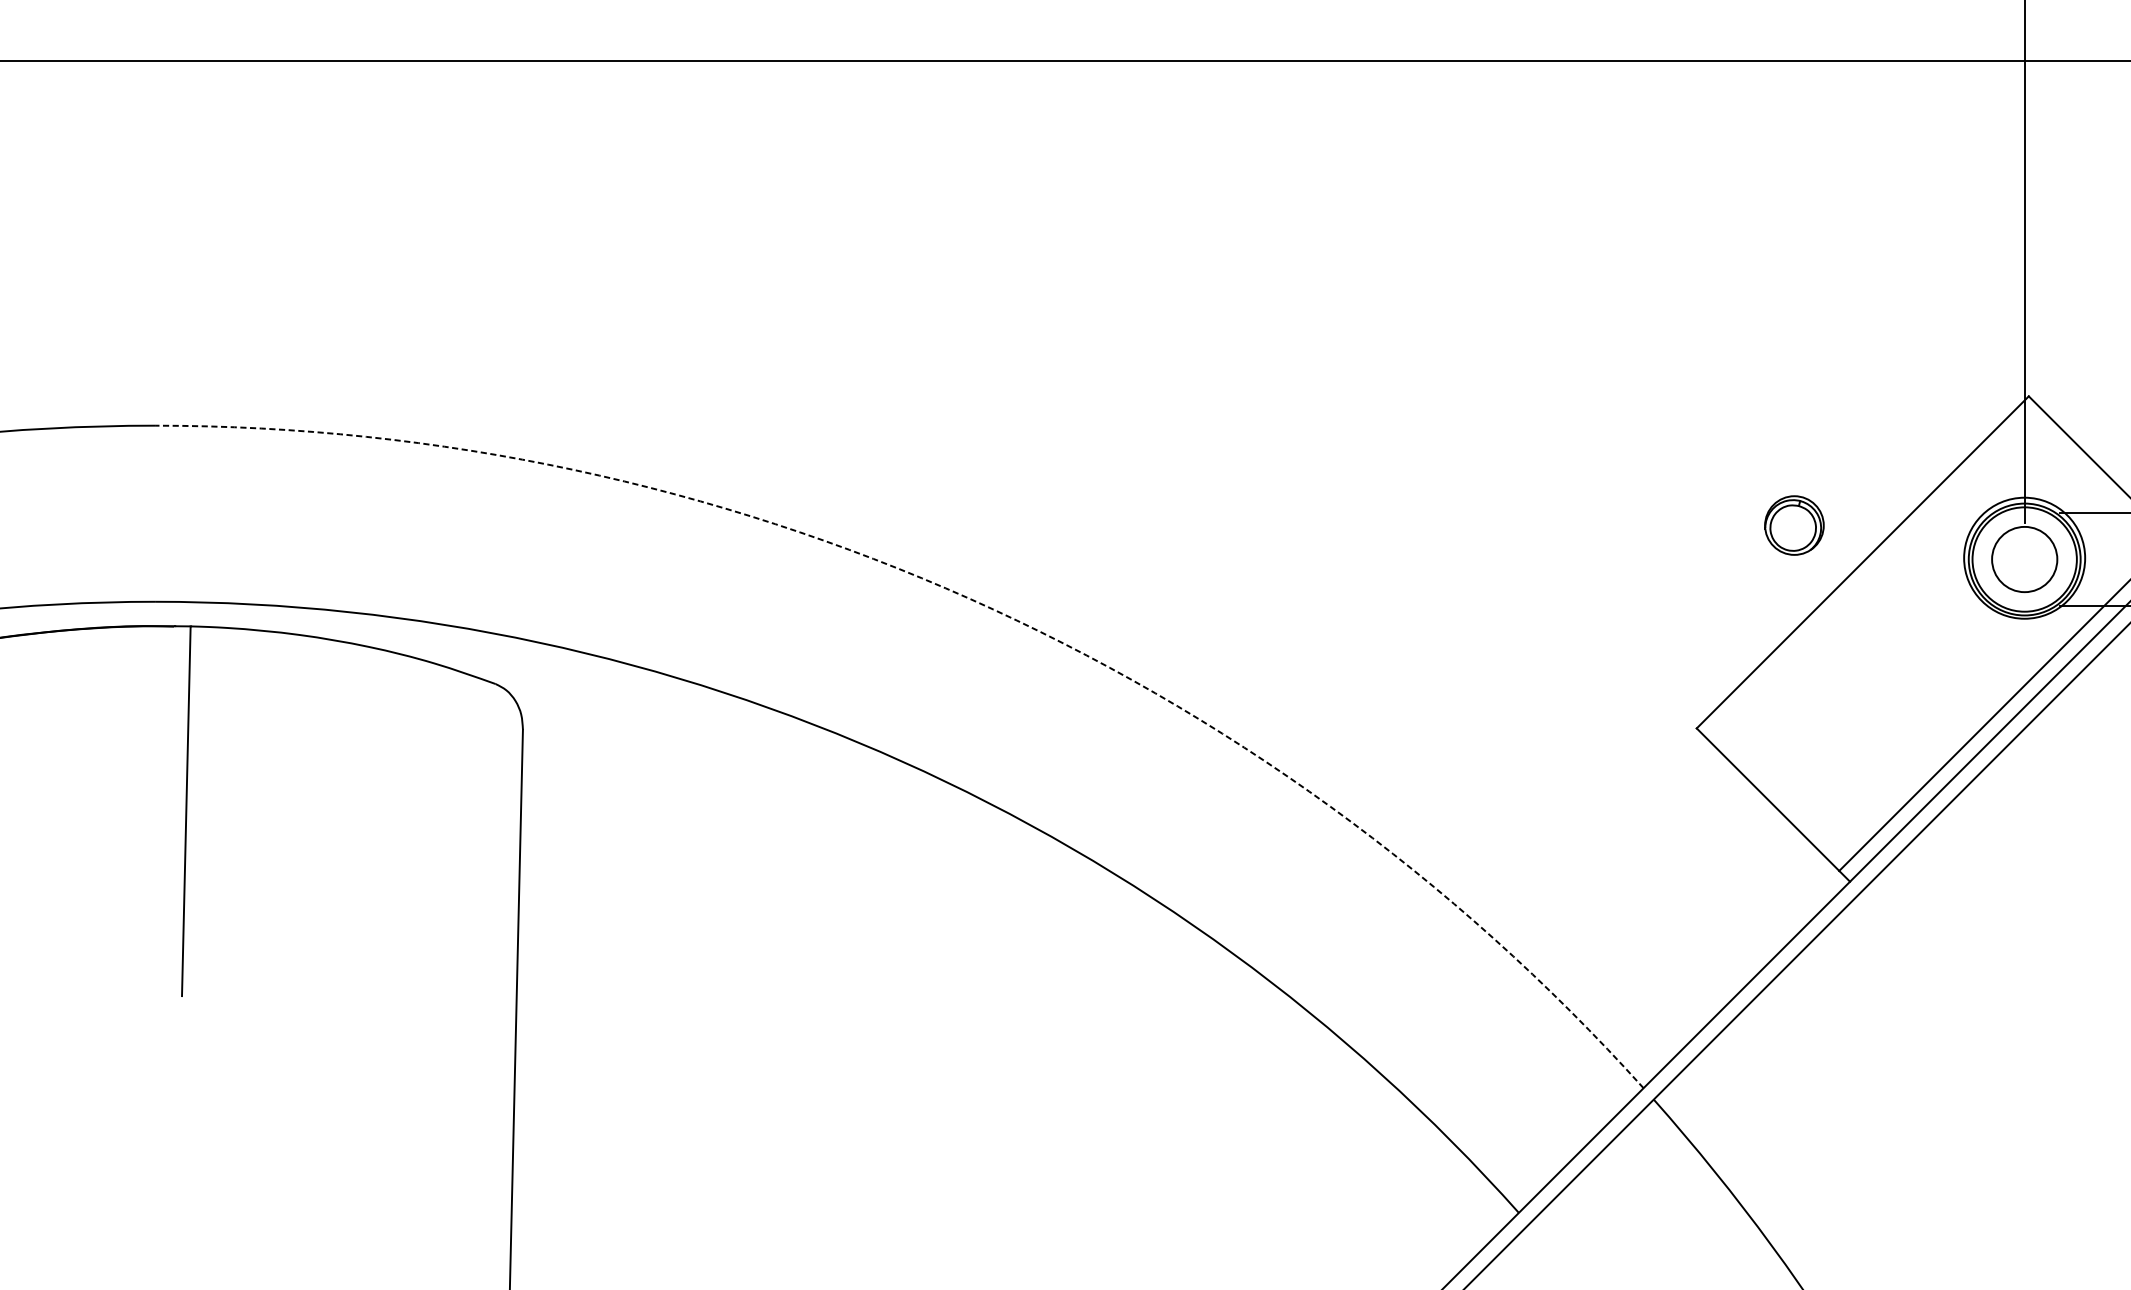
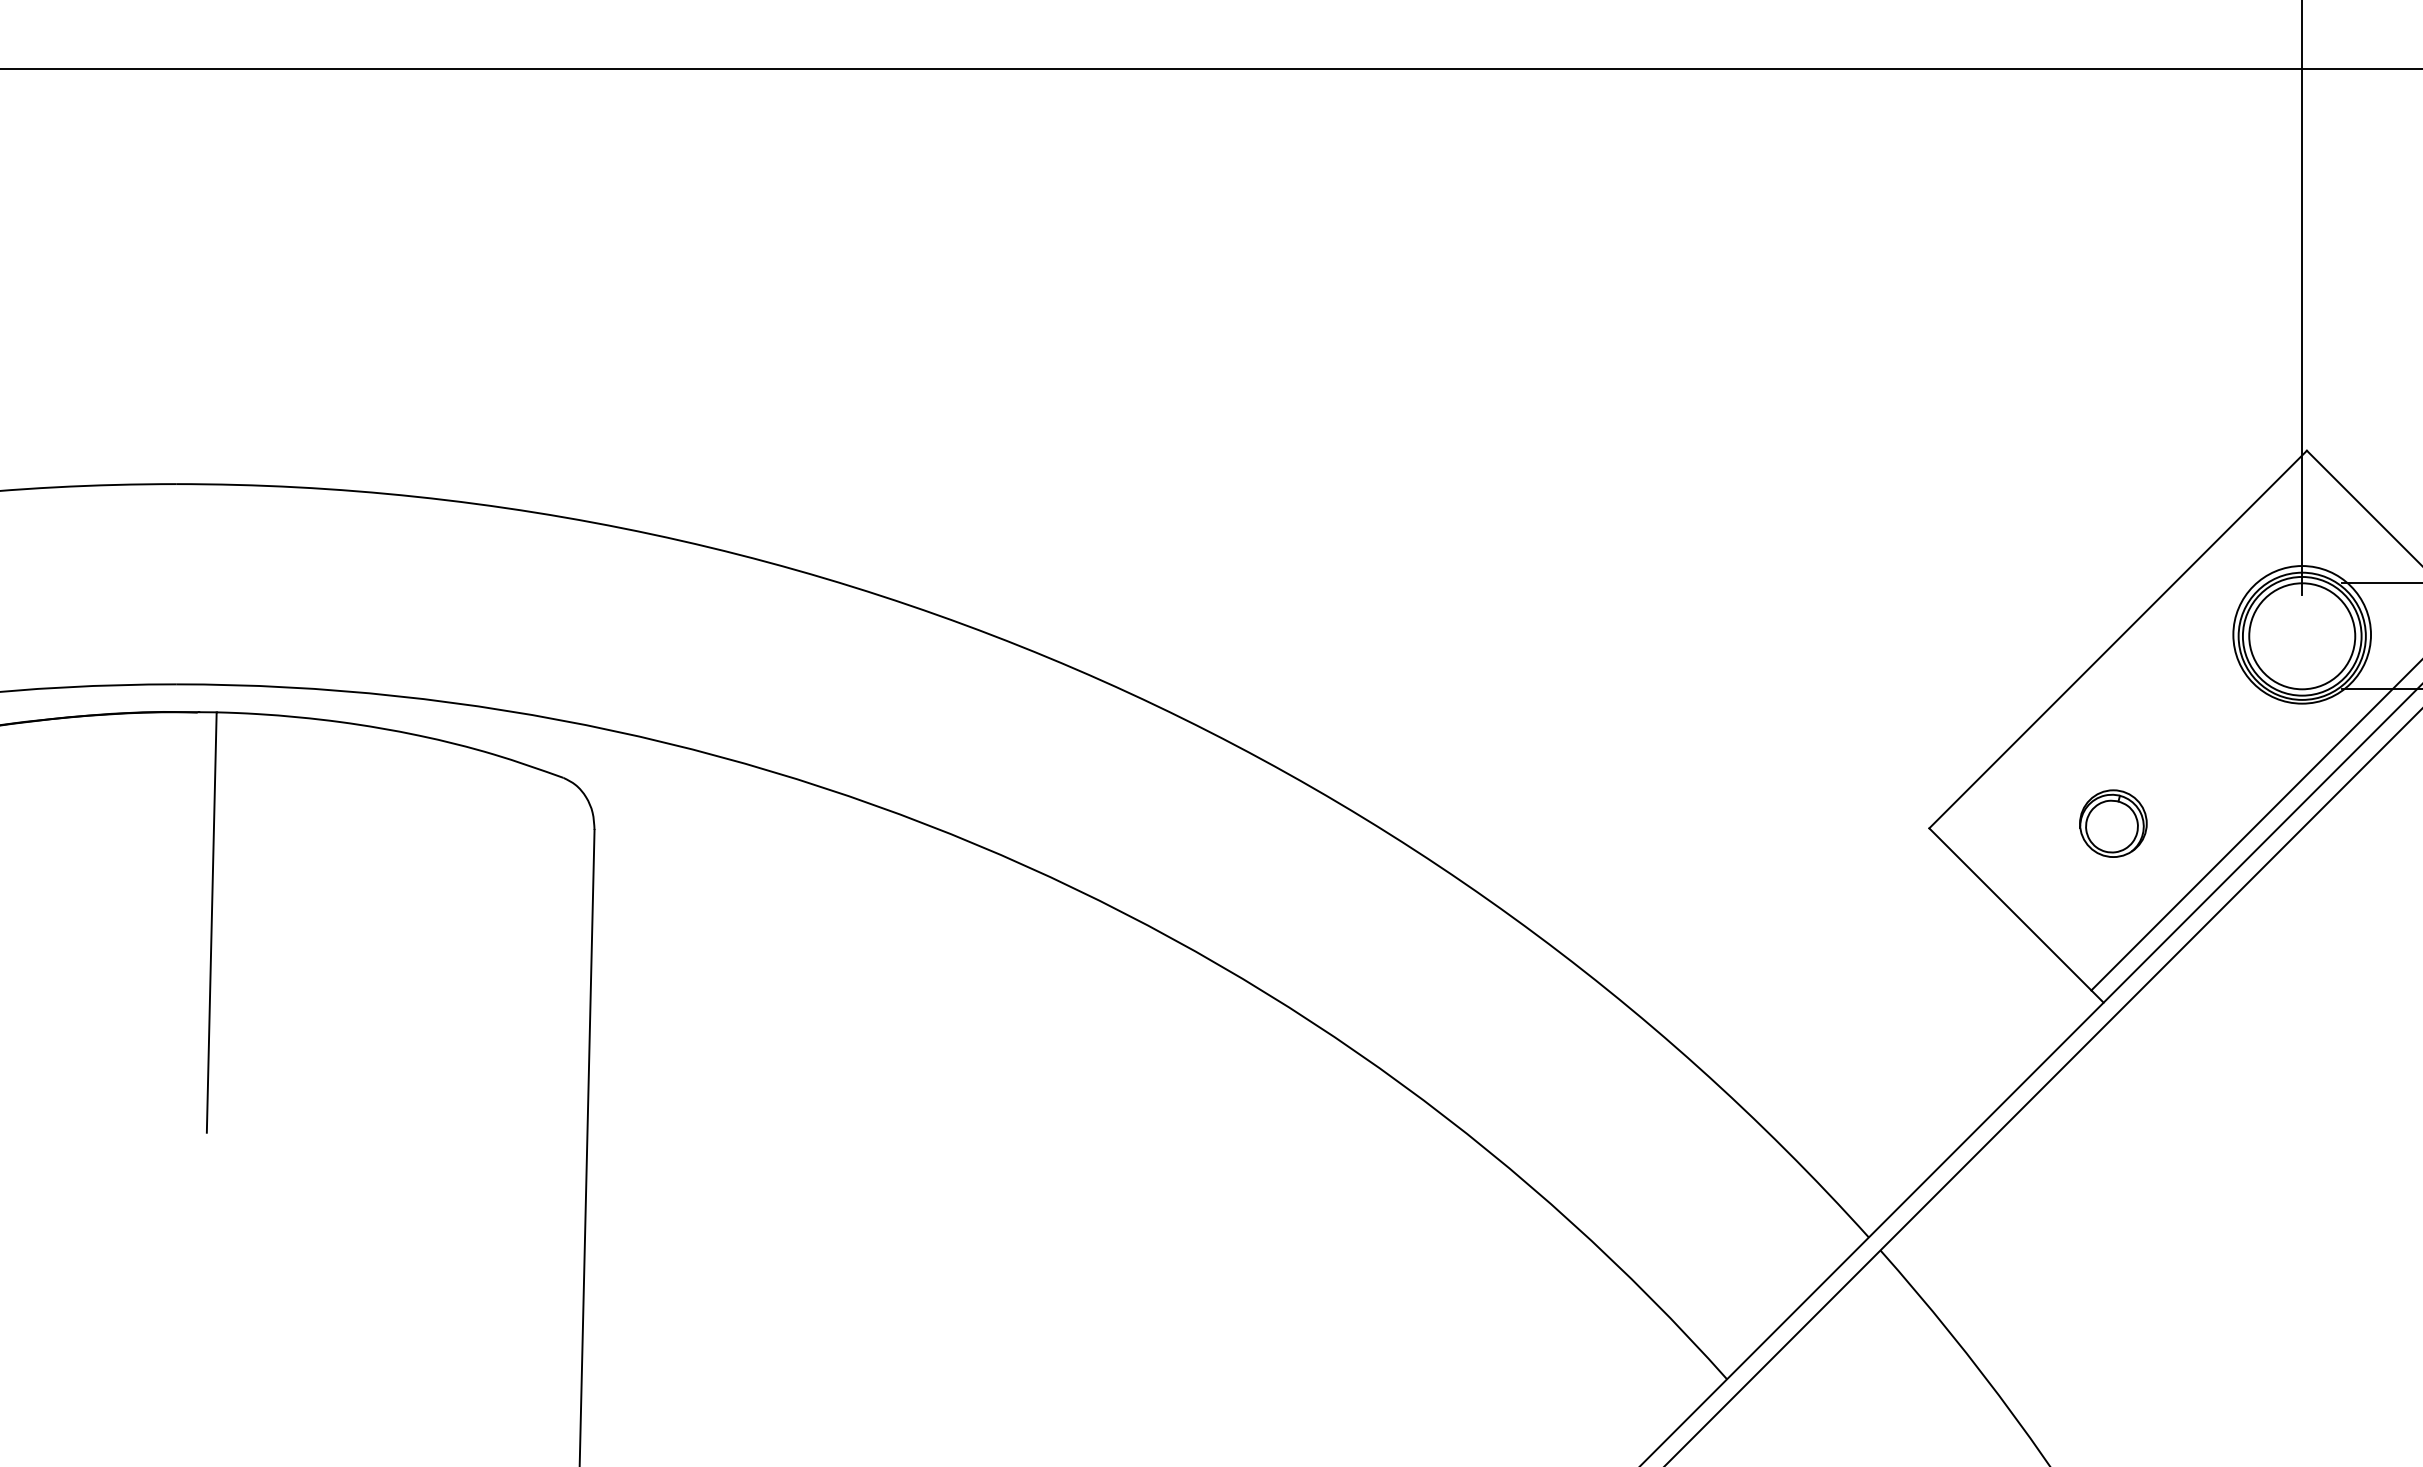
part: (1794, 525) -> (2113, 823), moved
circle: (2024, 559) -> (2302, 636), size x1.43
arc: (969, 598) -> (1102, 680), dashed -> solid

